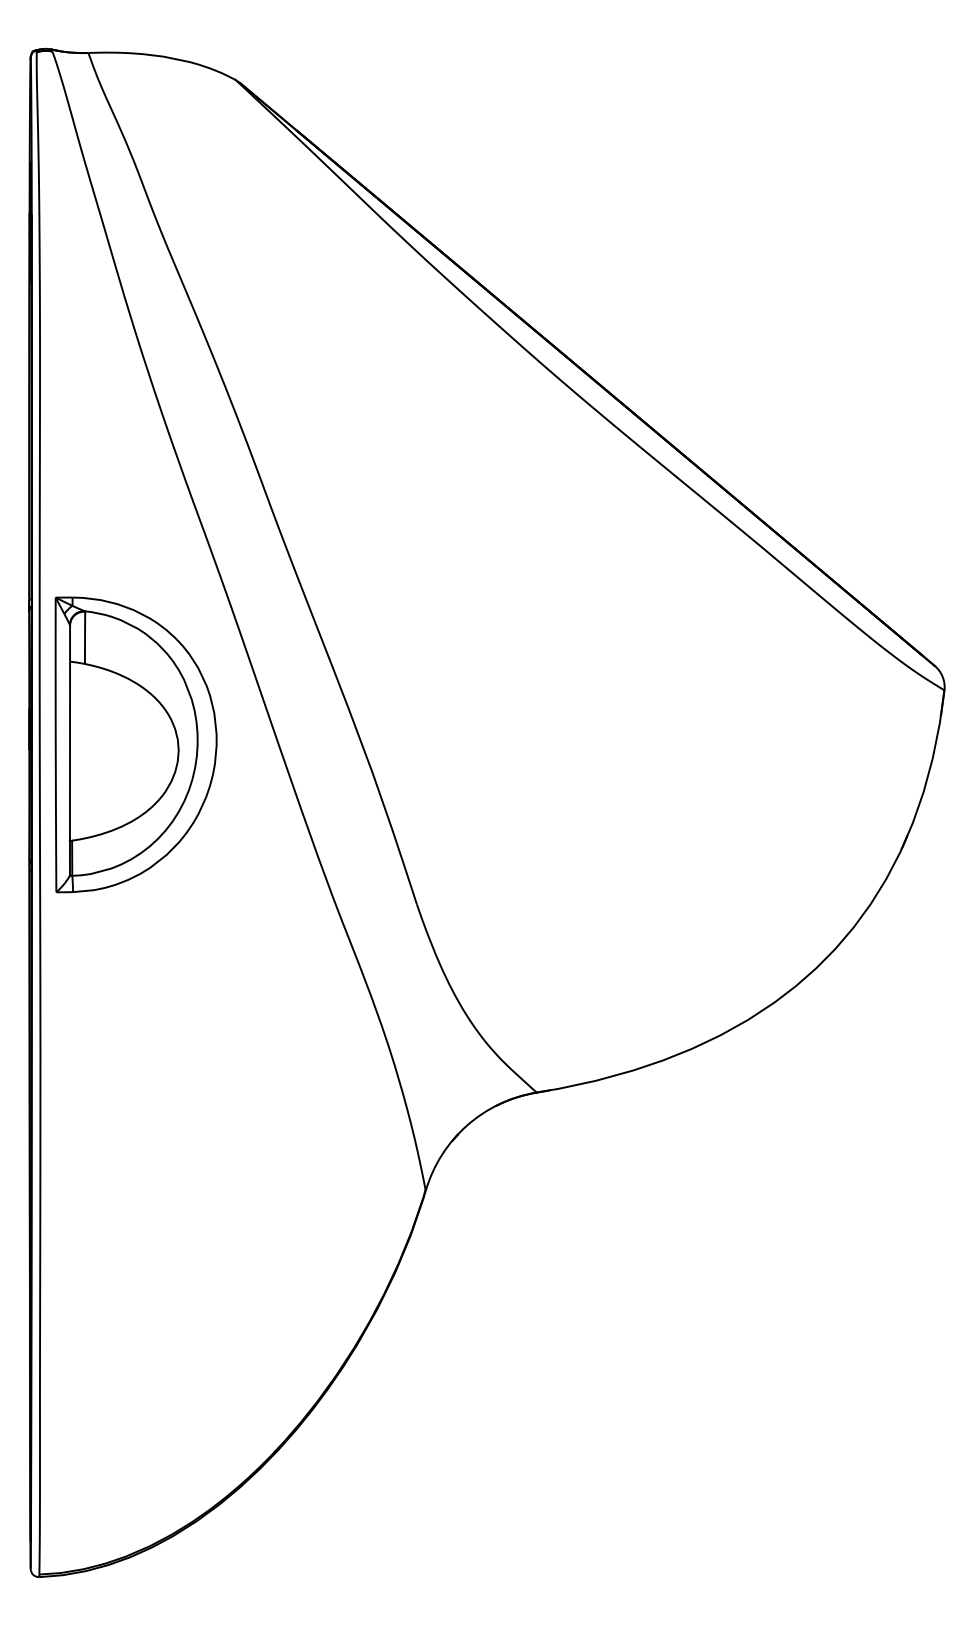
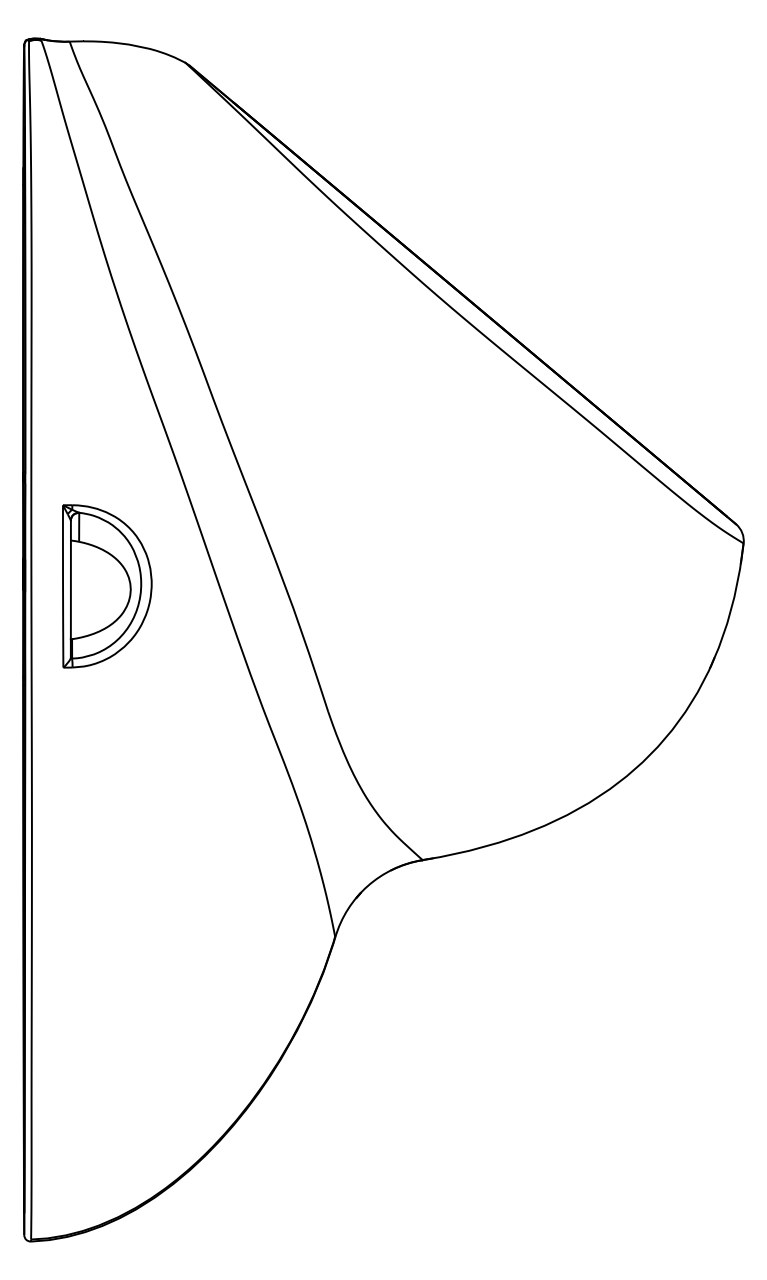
part: (136, 745) -> (107, 586), size x0.7

